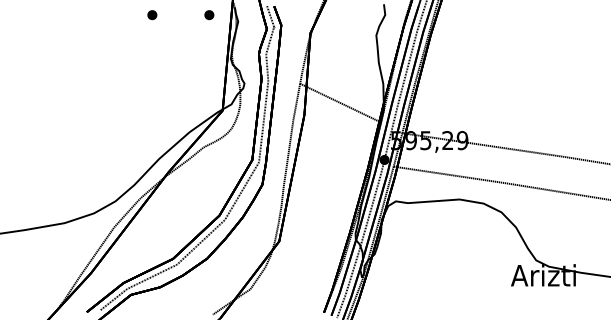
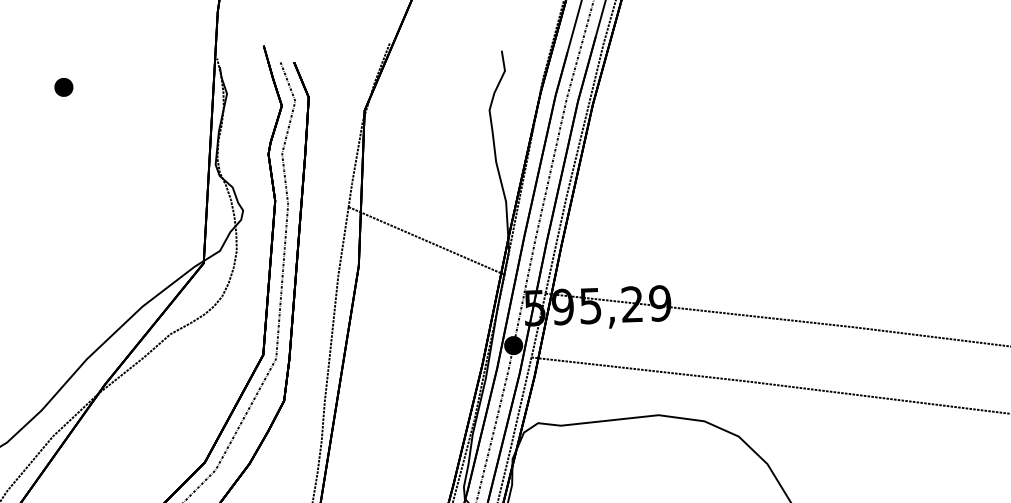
part: (209, 15) -> (172, 84), removed

